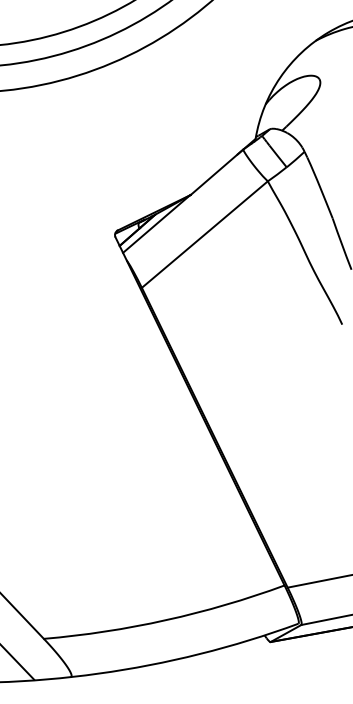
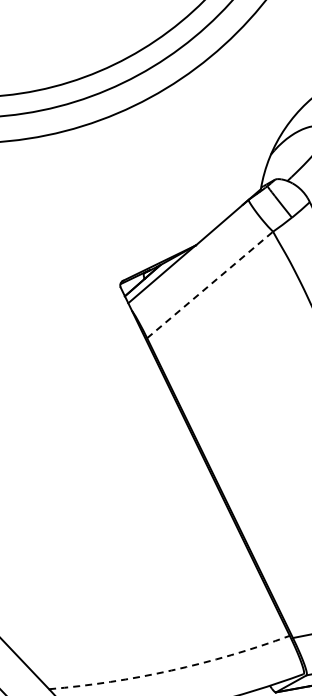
line: (205, 234) -> (210, 284), solid -> dashed
arc: (166, 620) -> (171, 670), solid -> dashed

